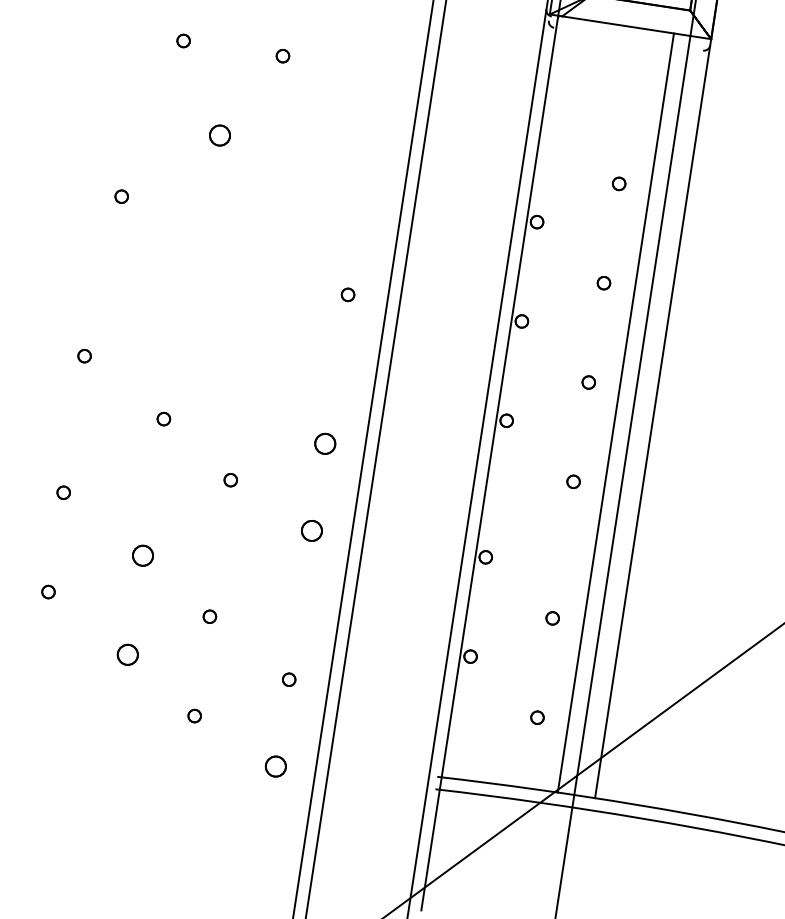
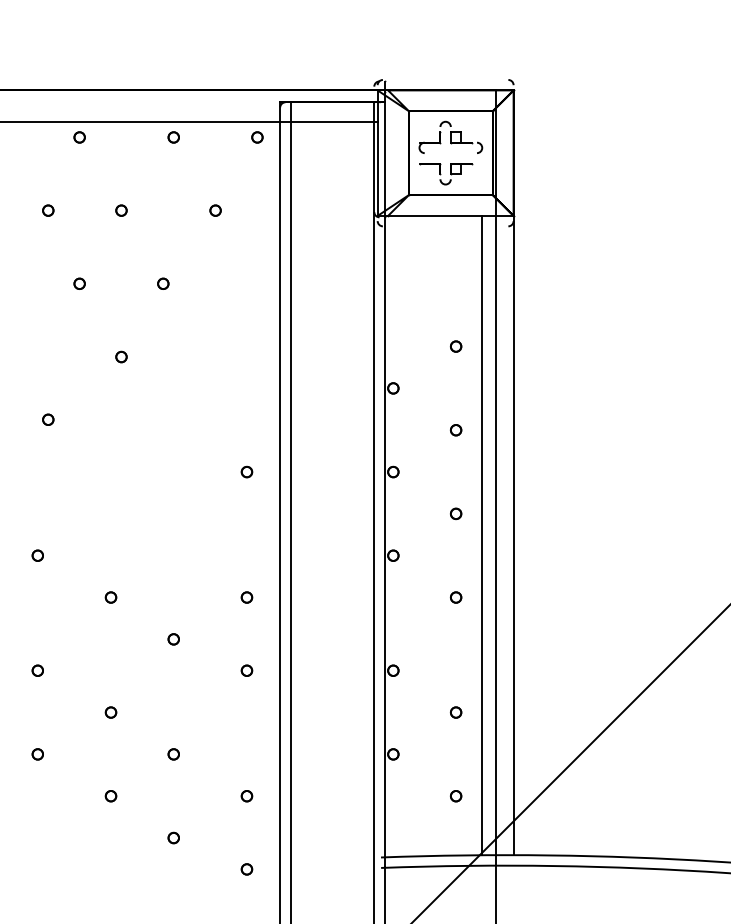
part: (220, 134) -> (121, 356), size x0.62
part: (324, 443) -> (246, 597), size x0.62
part: (311, 530) -> (246, 670), size x0.62
part: (142, 555) -> (110, 712), size x0.62
part: (127, 655) -> (110, 796), size x0.62
part: (275, 766) -> (246, 869), size x0.62

